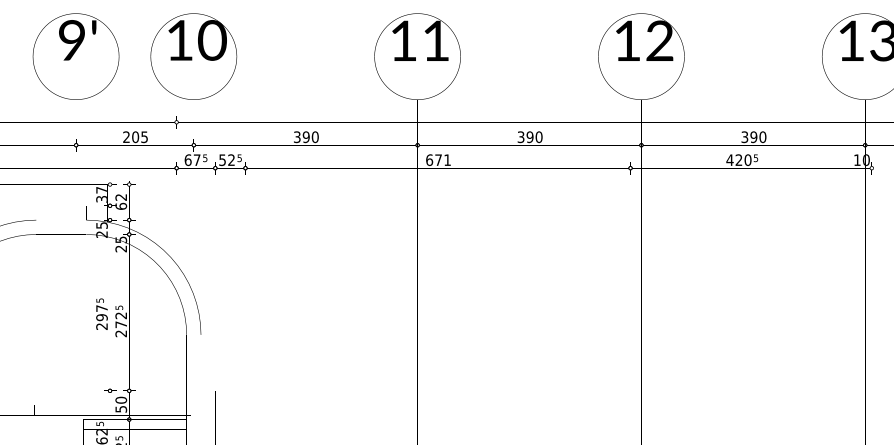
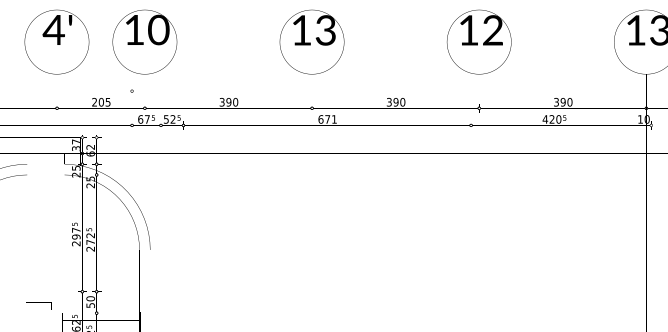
text: (71, 39) -> (53, 29), 9' -> 4'
text: (435, 41) -> (325, 30), 11 -> 13

